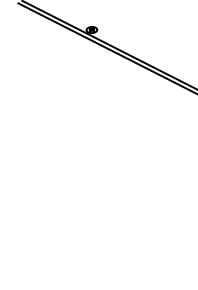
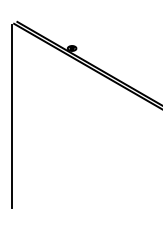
line: (21, 118) -> (11, 116), added

